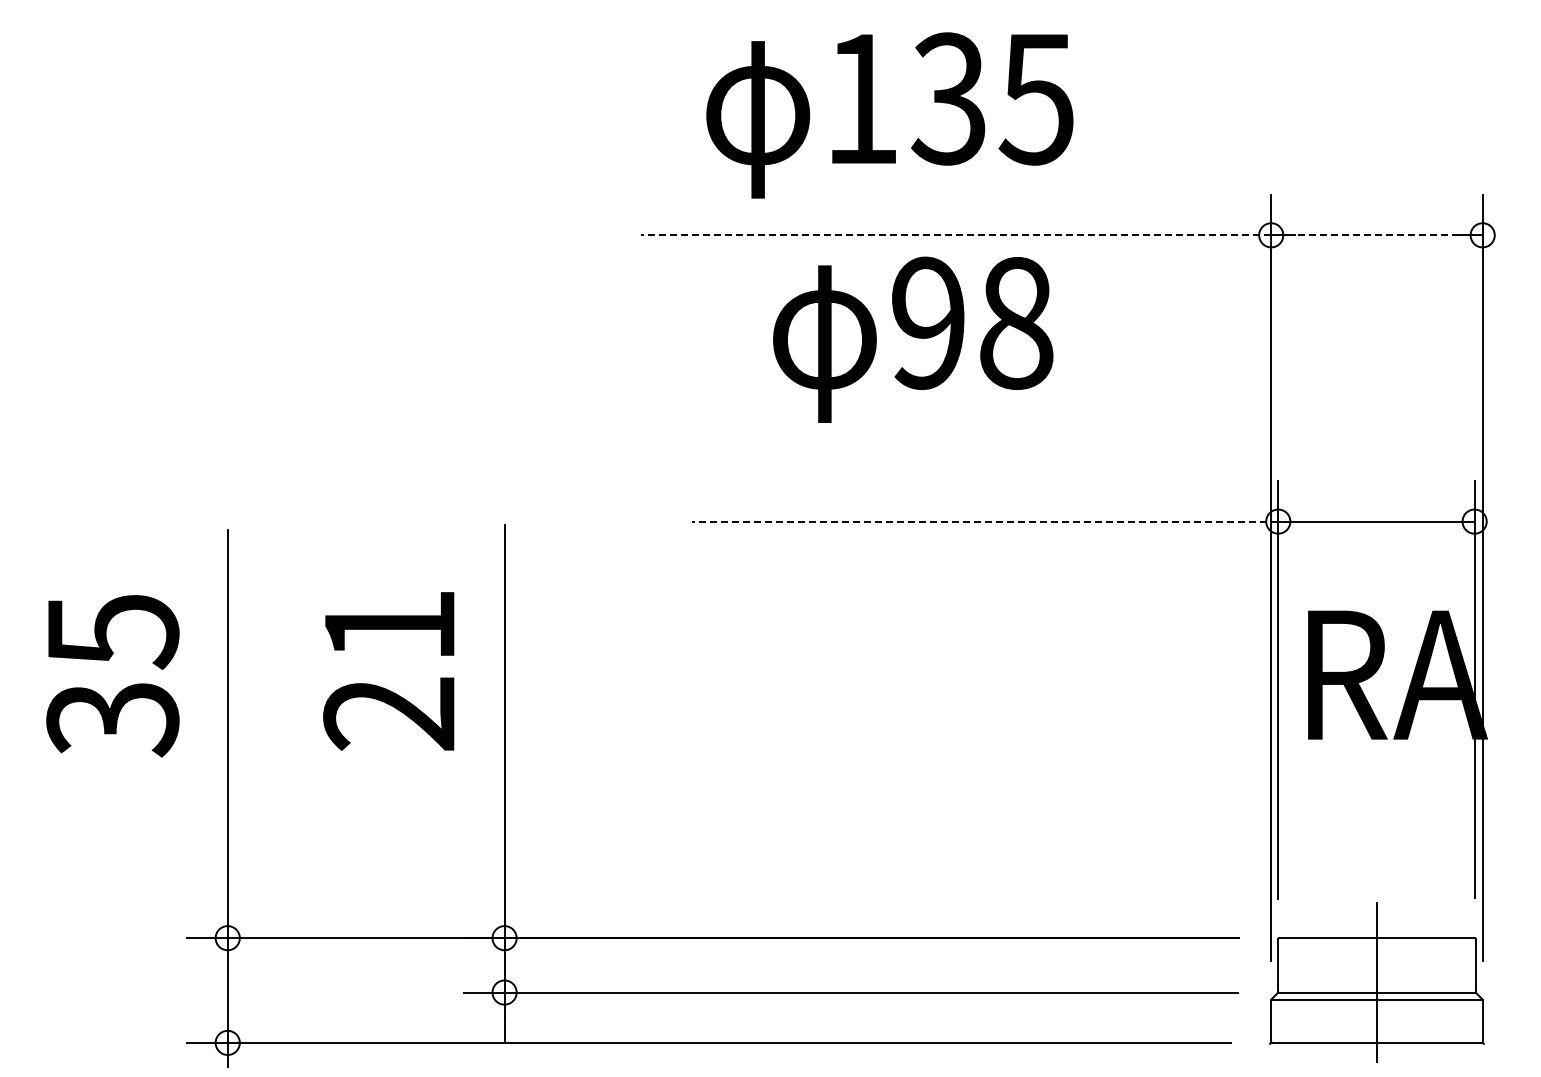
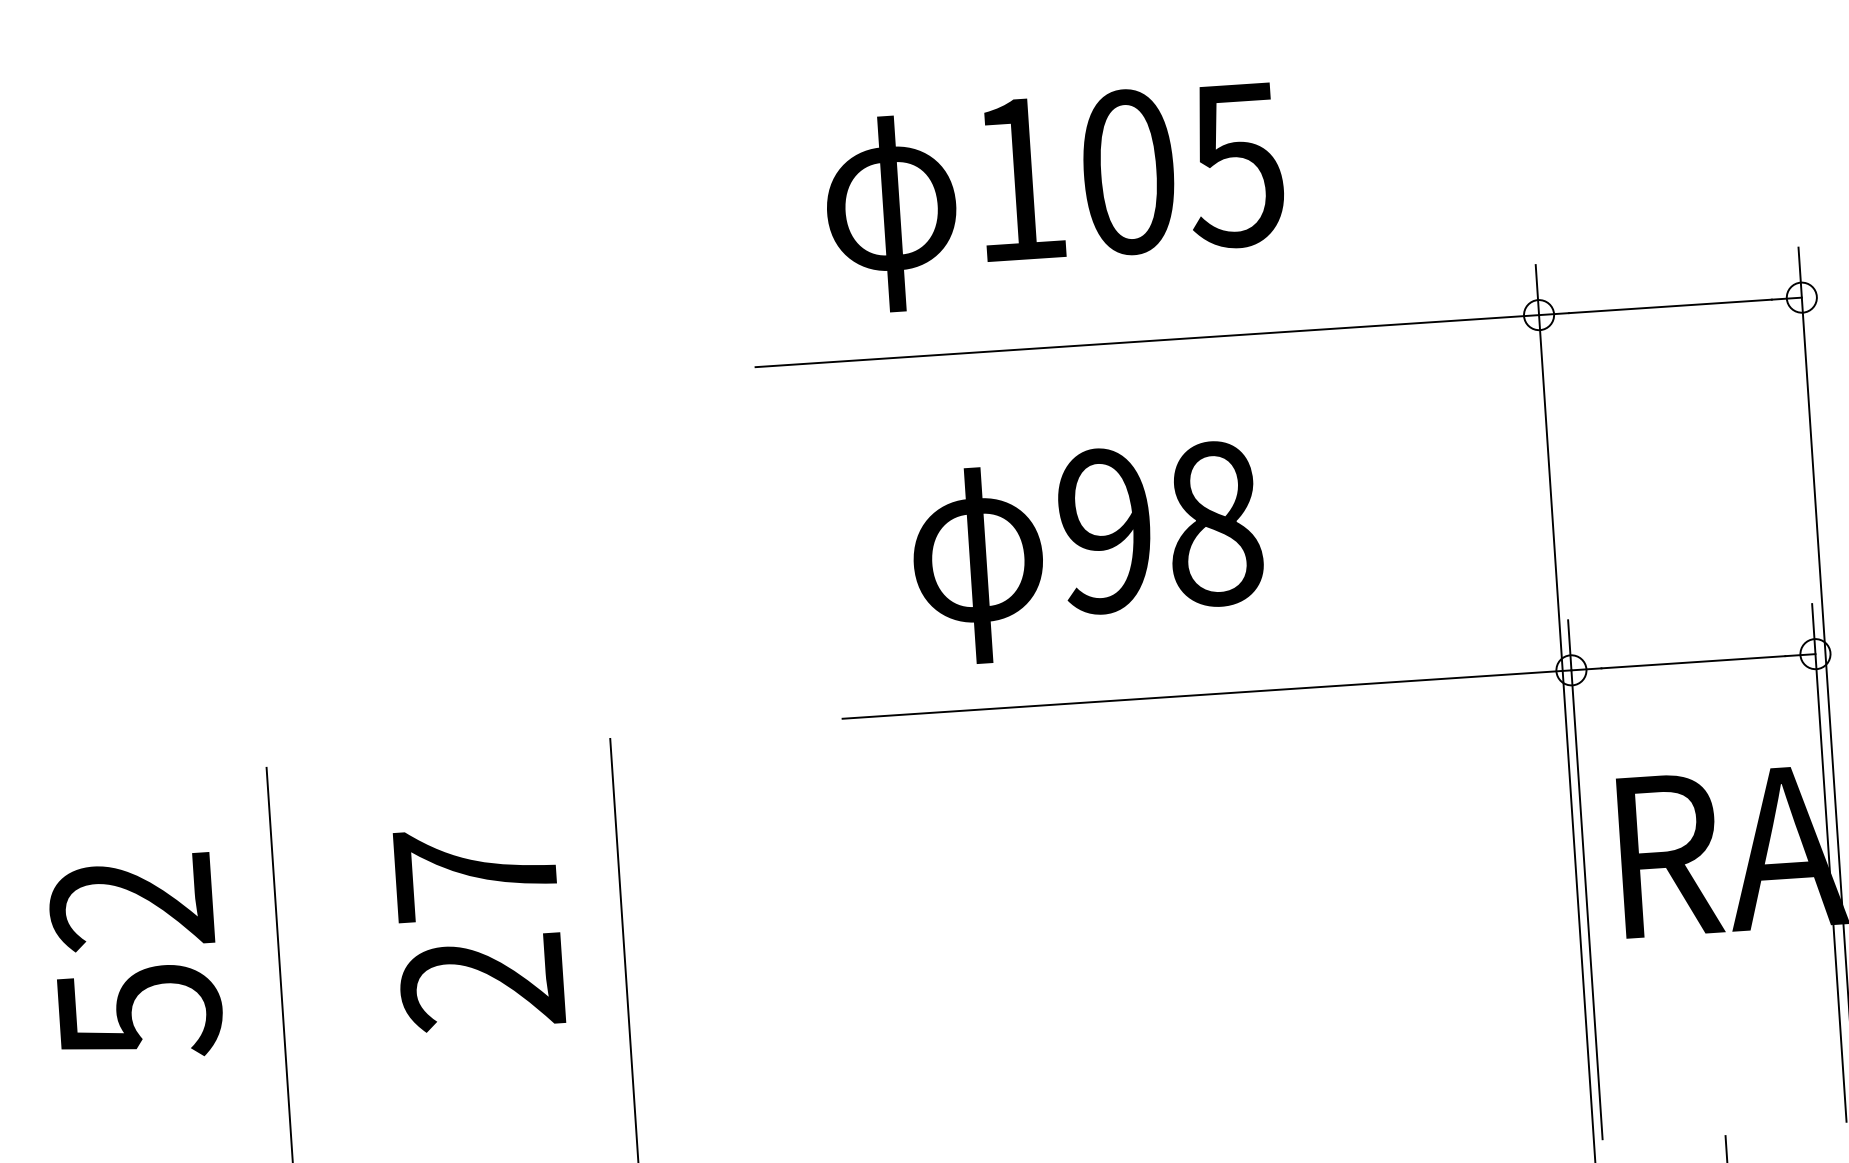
text: (948, 98) -> (1126, 171), 135 -> 105
line: (955, 235) -> (1146, 341), dashed -> solid
line: (1376, 235) -> (1669, 306), dashed -> solid
text: (913, 339) -> (1088, 552), moved
line: (984, 521) -> (1206, 694), dashed -> solid
text: (389, 625) -> (475, 872), 21 -> 27
text: (112, 675) -> (135, 957), 35 -> 52

